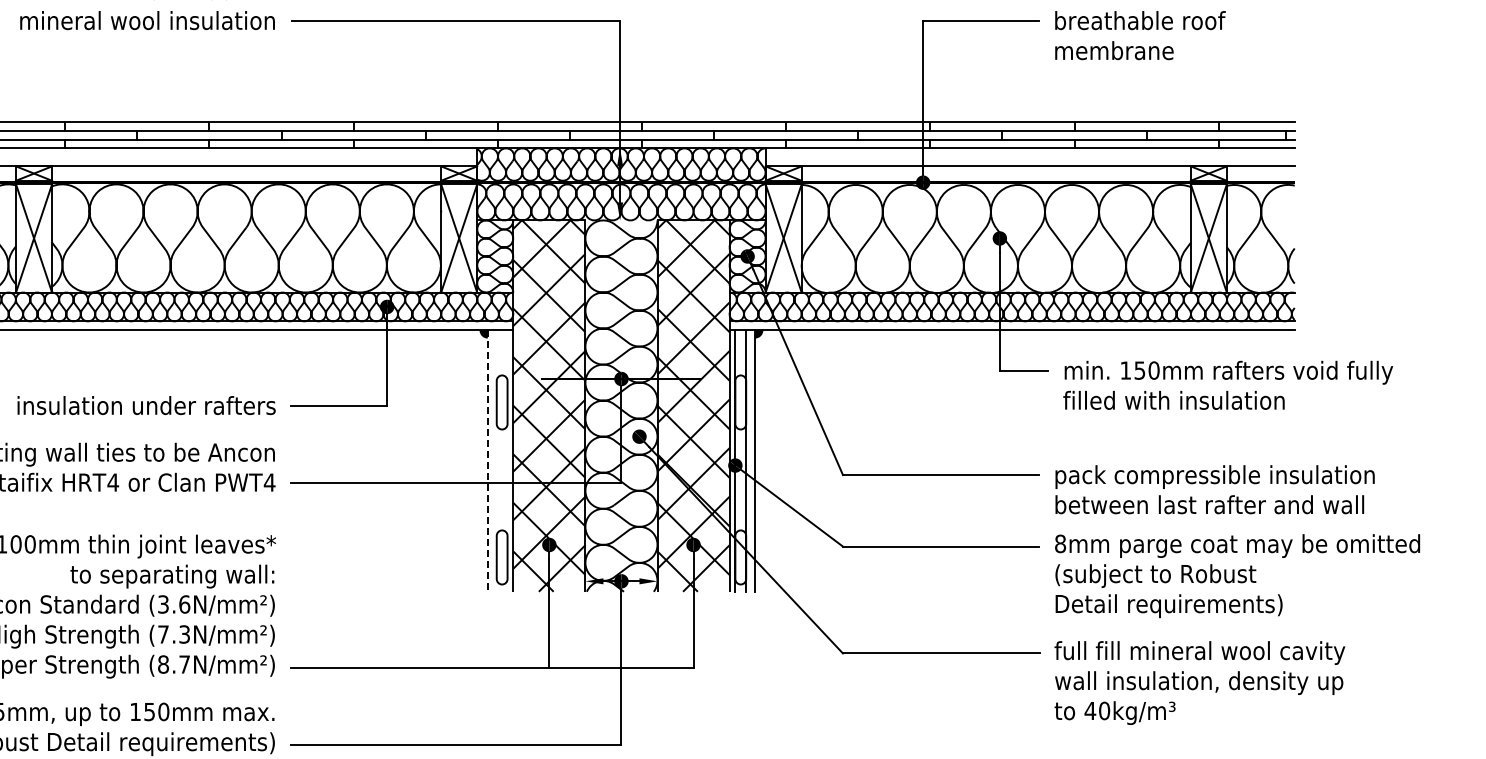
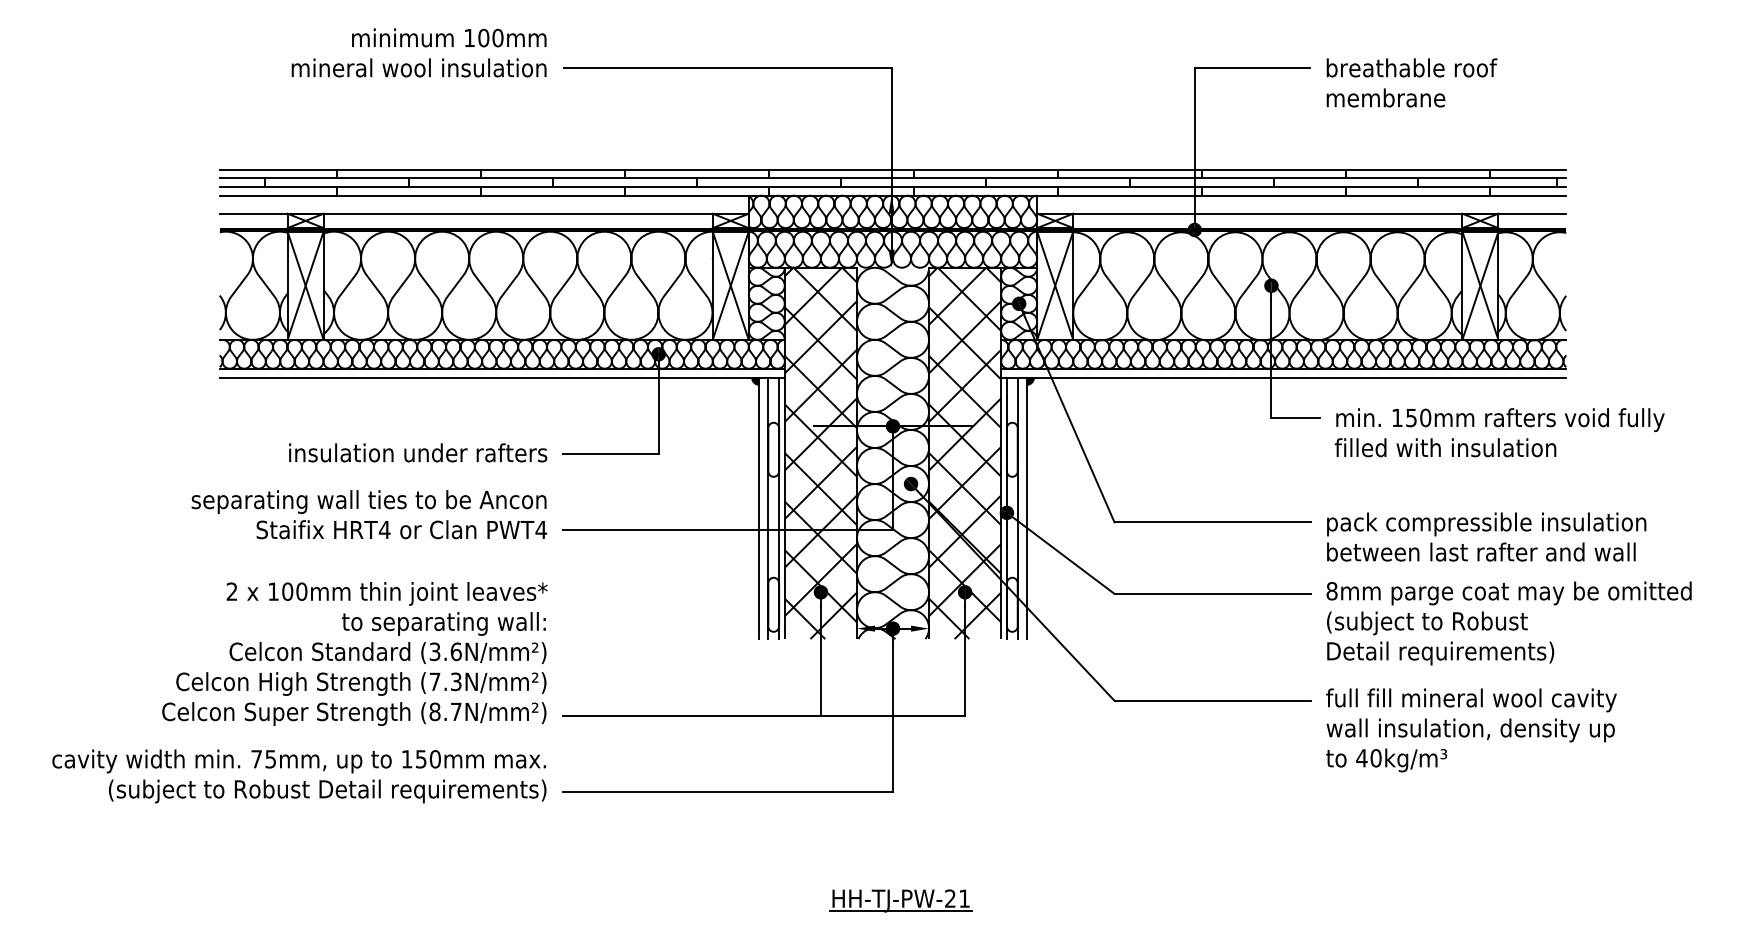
line: (487, 461) -> (759, 508), dashed -> solid
line: (496, 461) -> (768, 508), added
line: (507, 461) -> (779, 508), added

